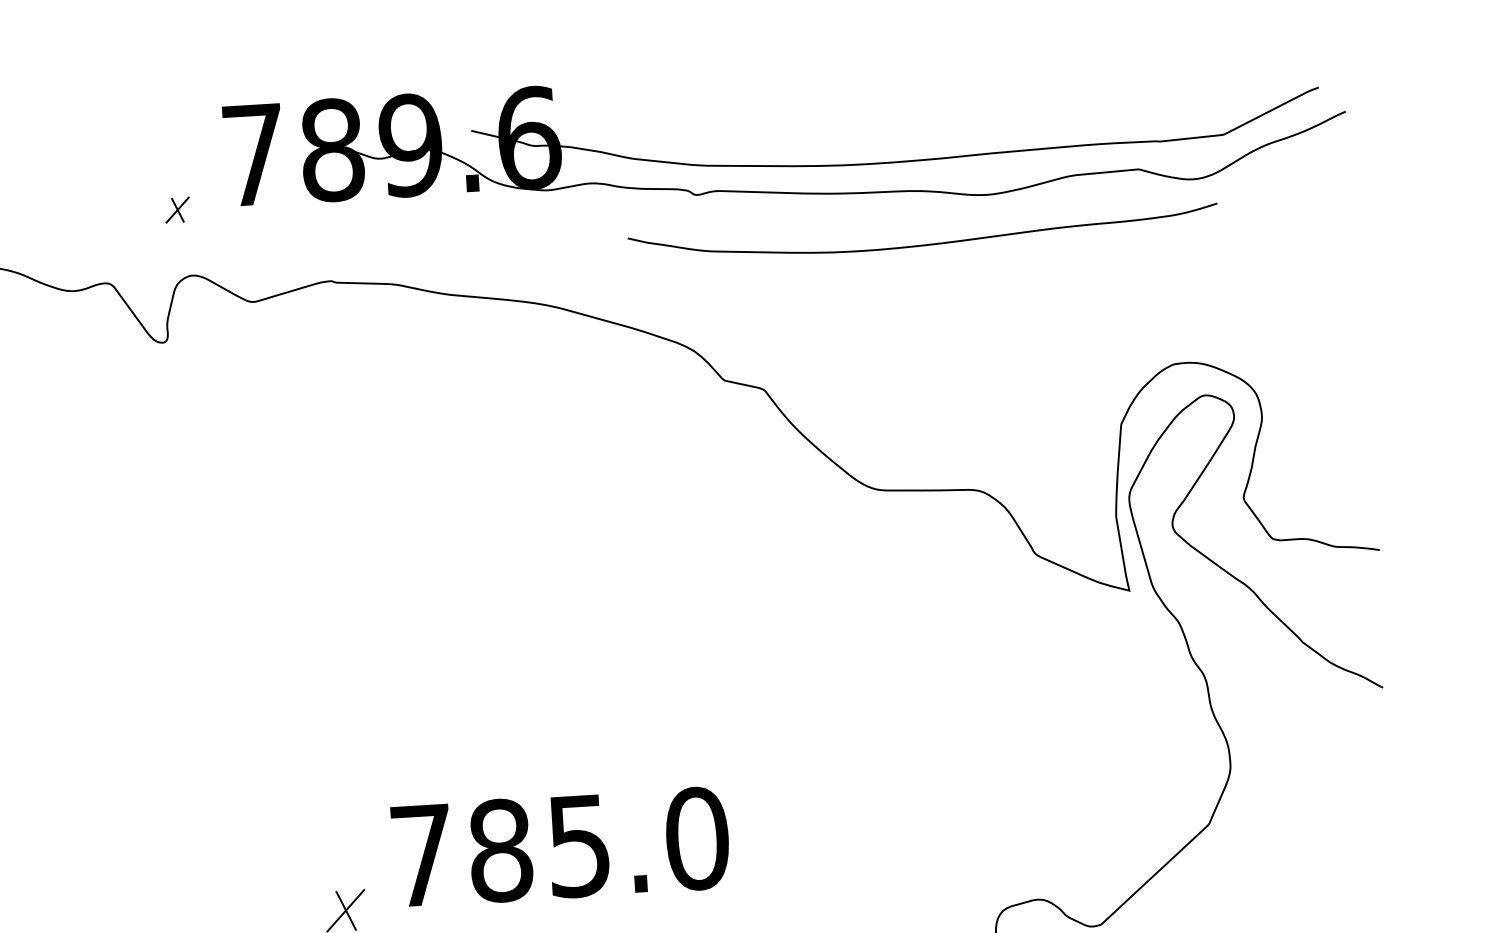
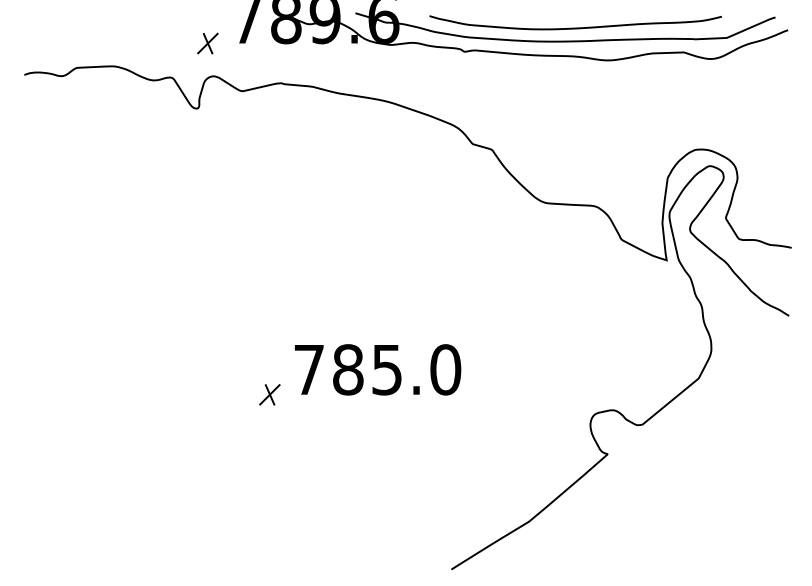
part: (176, 210) -> (207, 43), size x1.67
curve: (923, 243) -> (575, 27), moved

